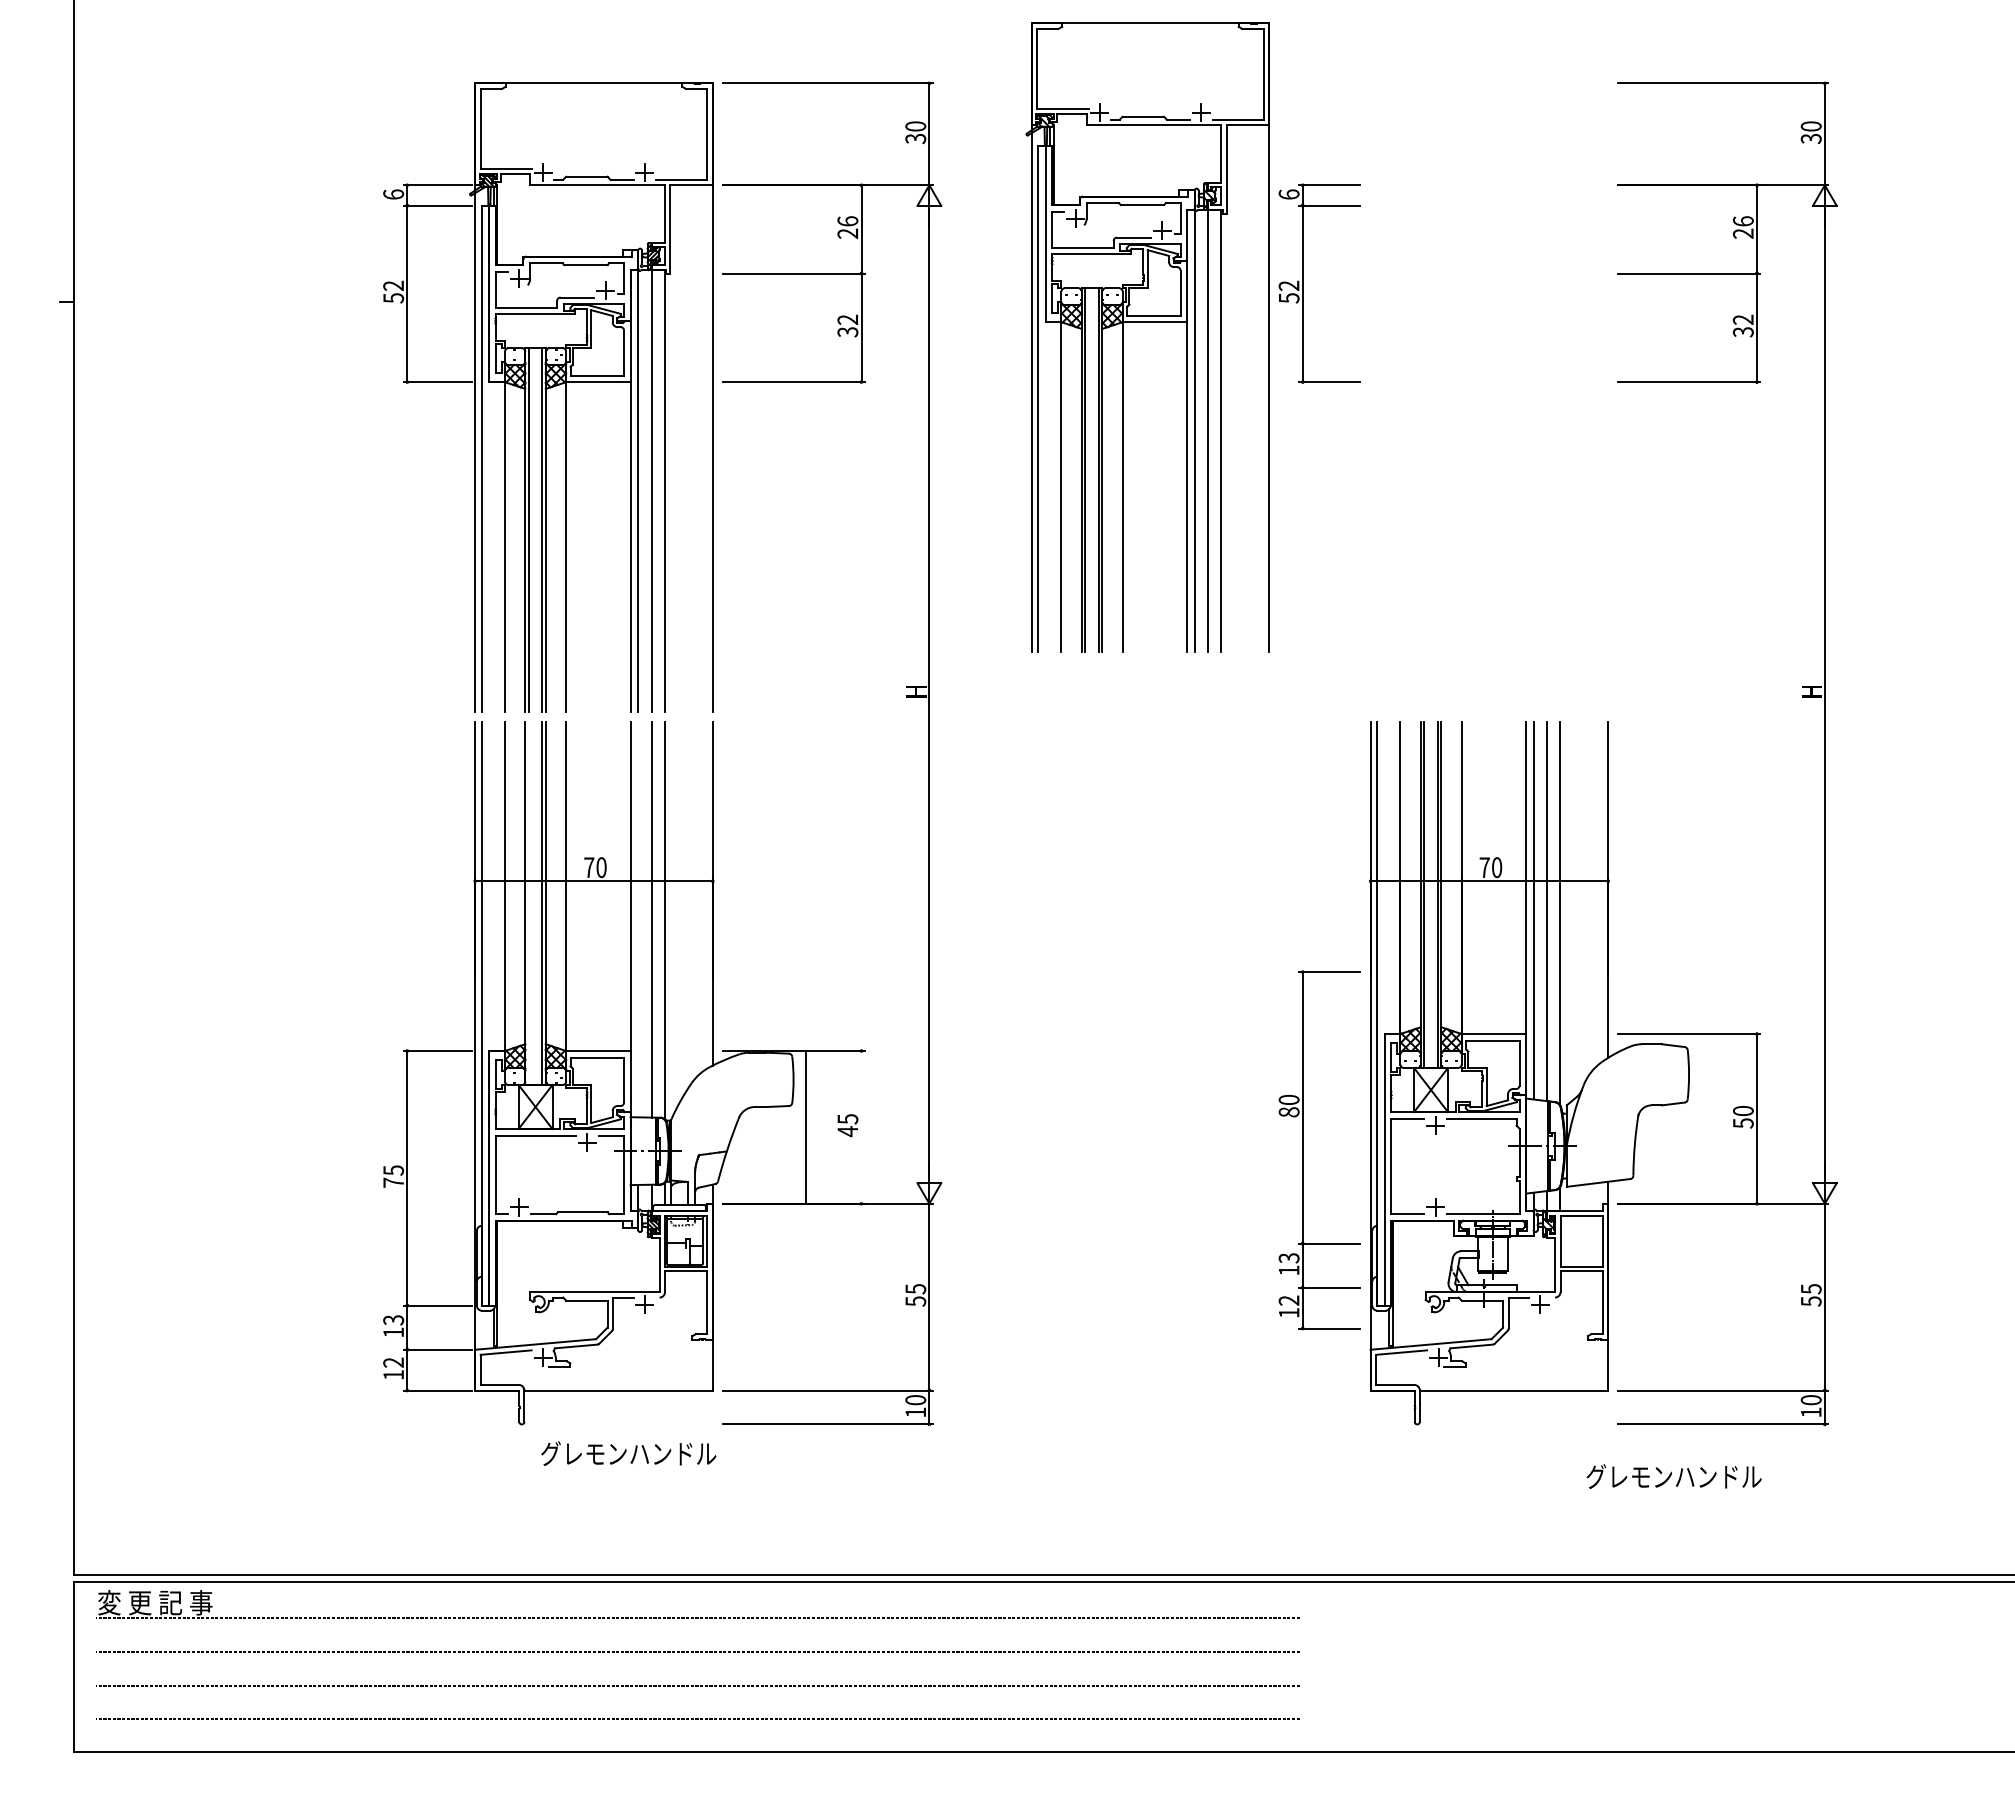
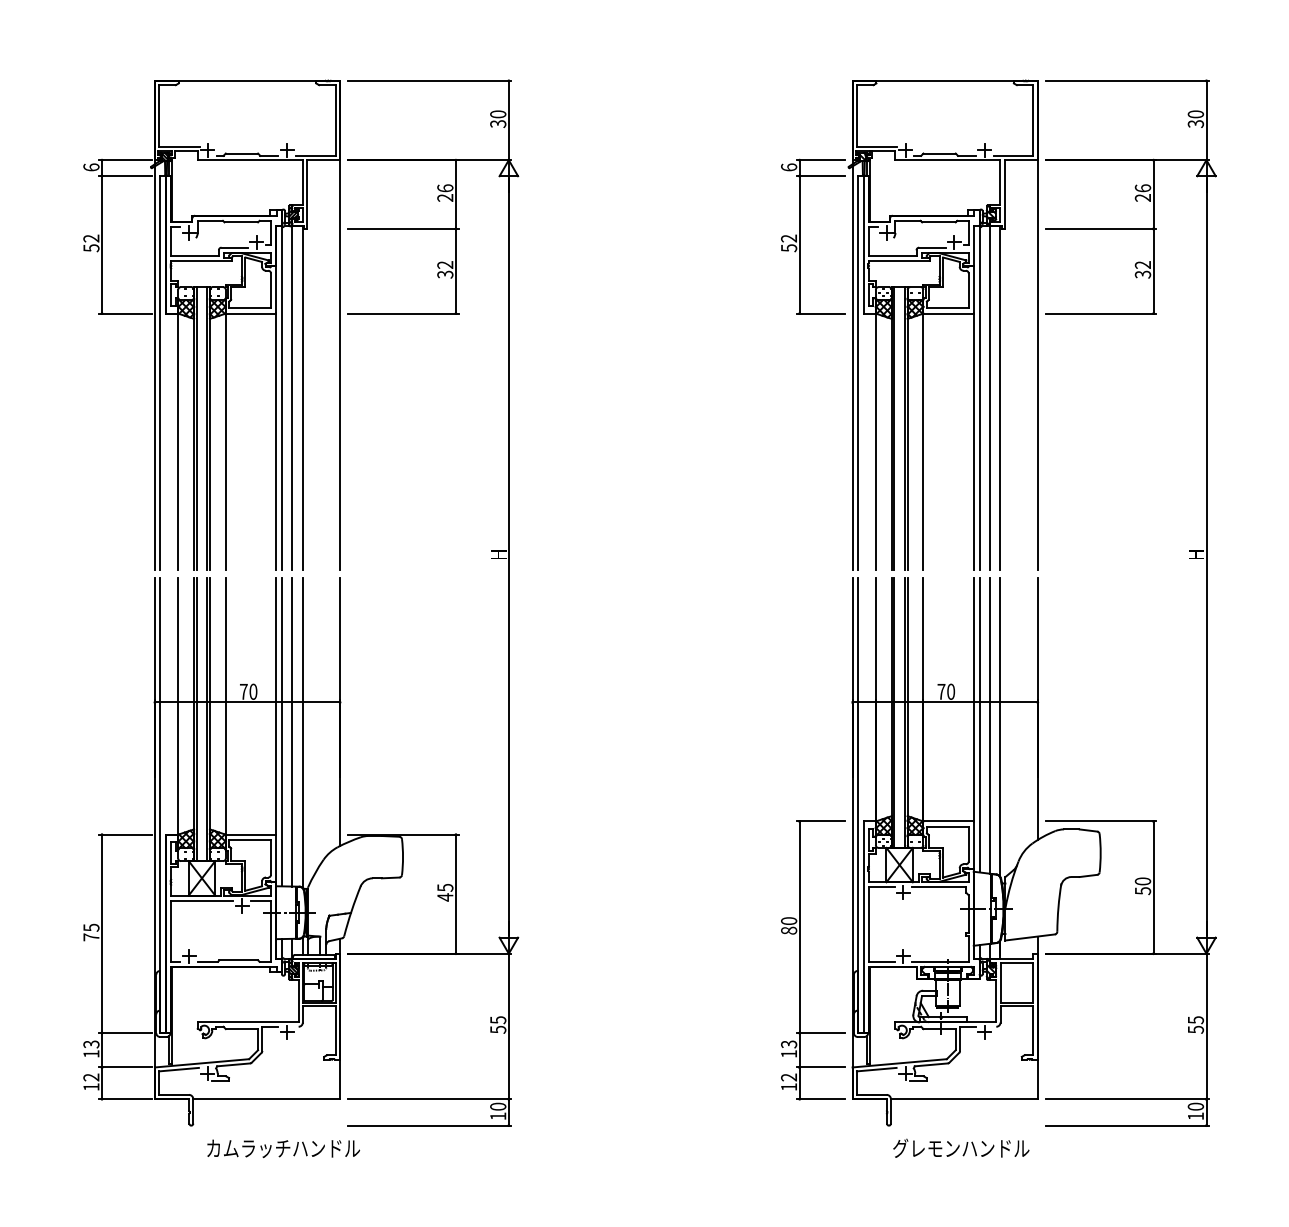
part: (1147, 322) -> (942, 313), moved
line: (528, 902) -> (196, 718), added
line: (638, 919) -> (282, 732), added
line: (805, 1127) -> (455, 894), moved
part: (1303, 1150) -> (800, 960), moved
text: (639, 1453) -> (282, 1148), グレモンハンドル -> カムラッチハンドル
text: (1673, 1476) -> (960, 1148), moved

